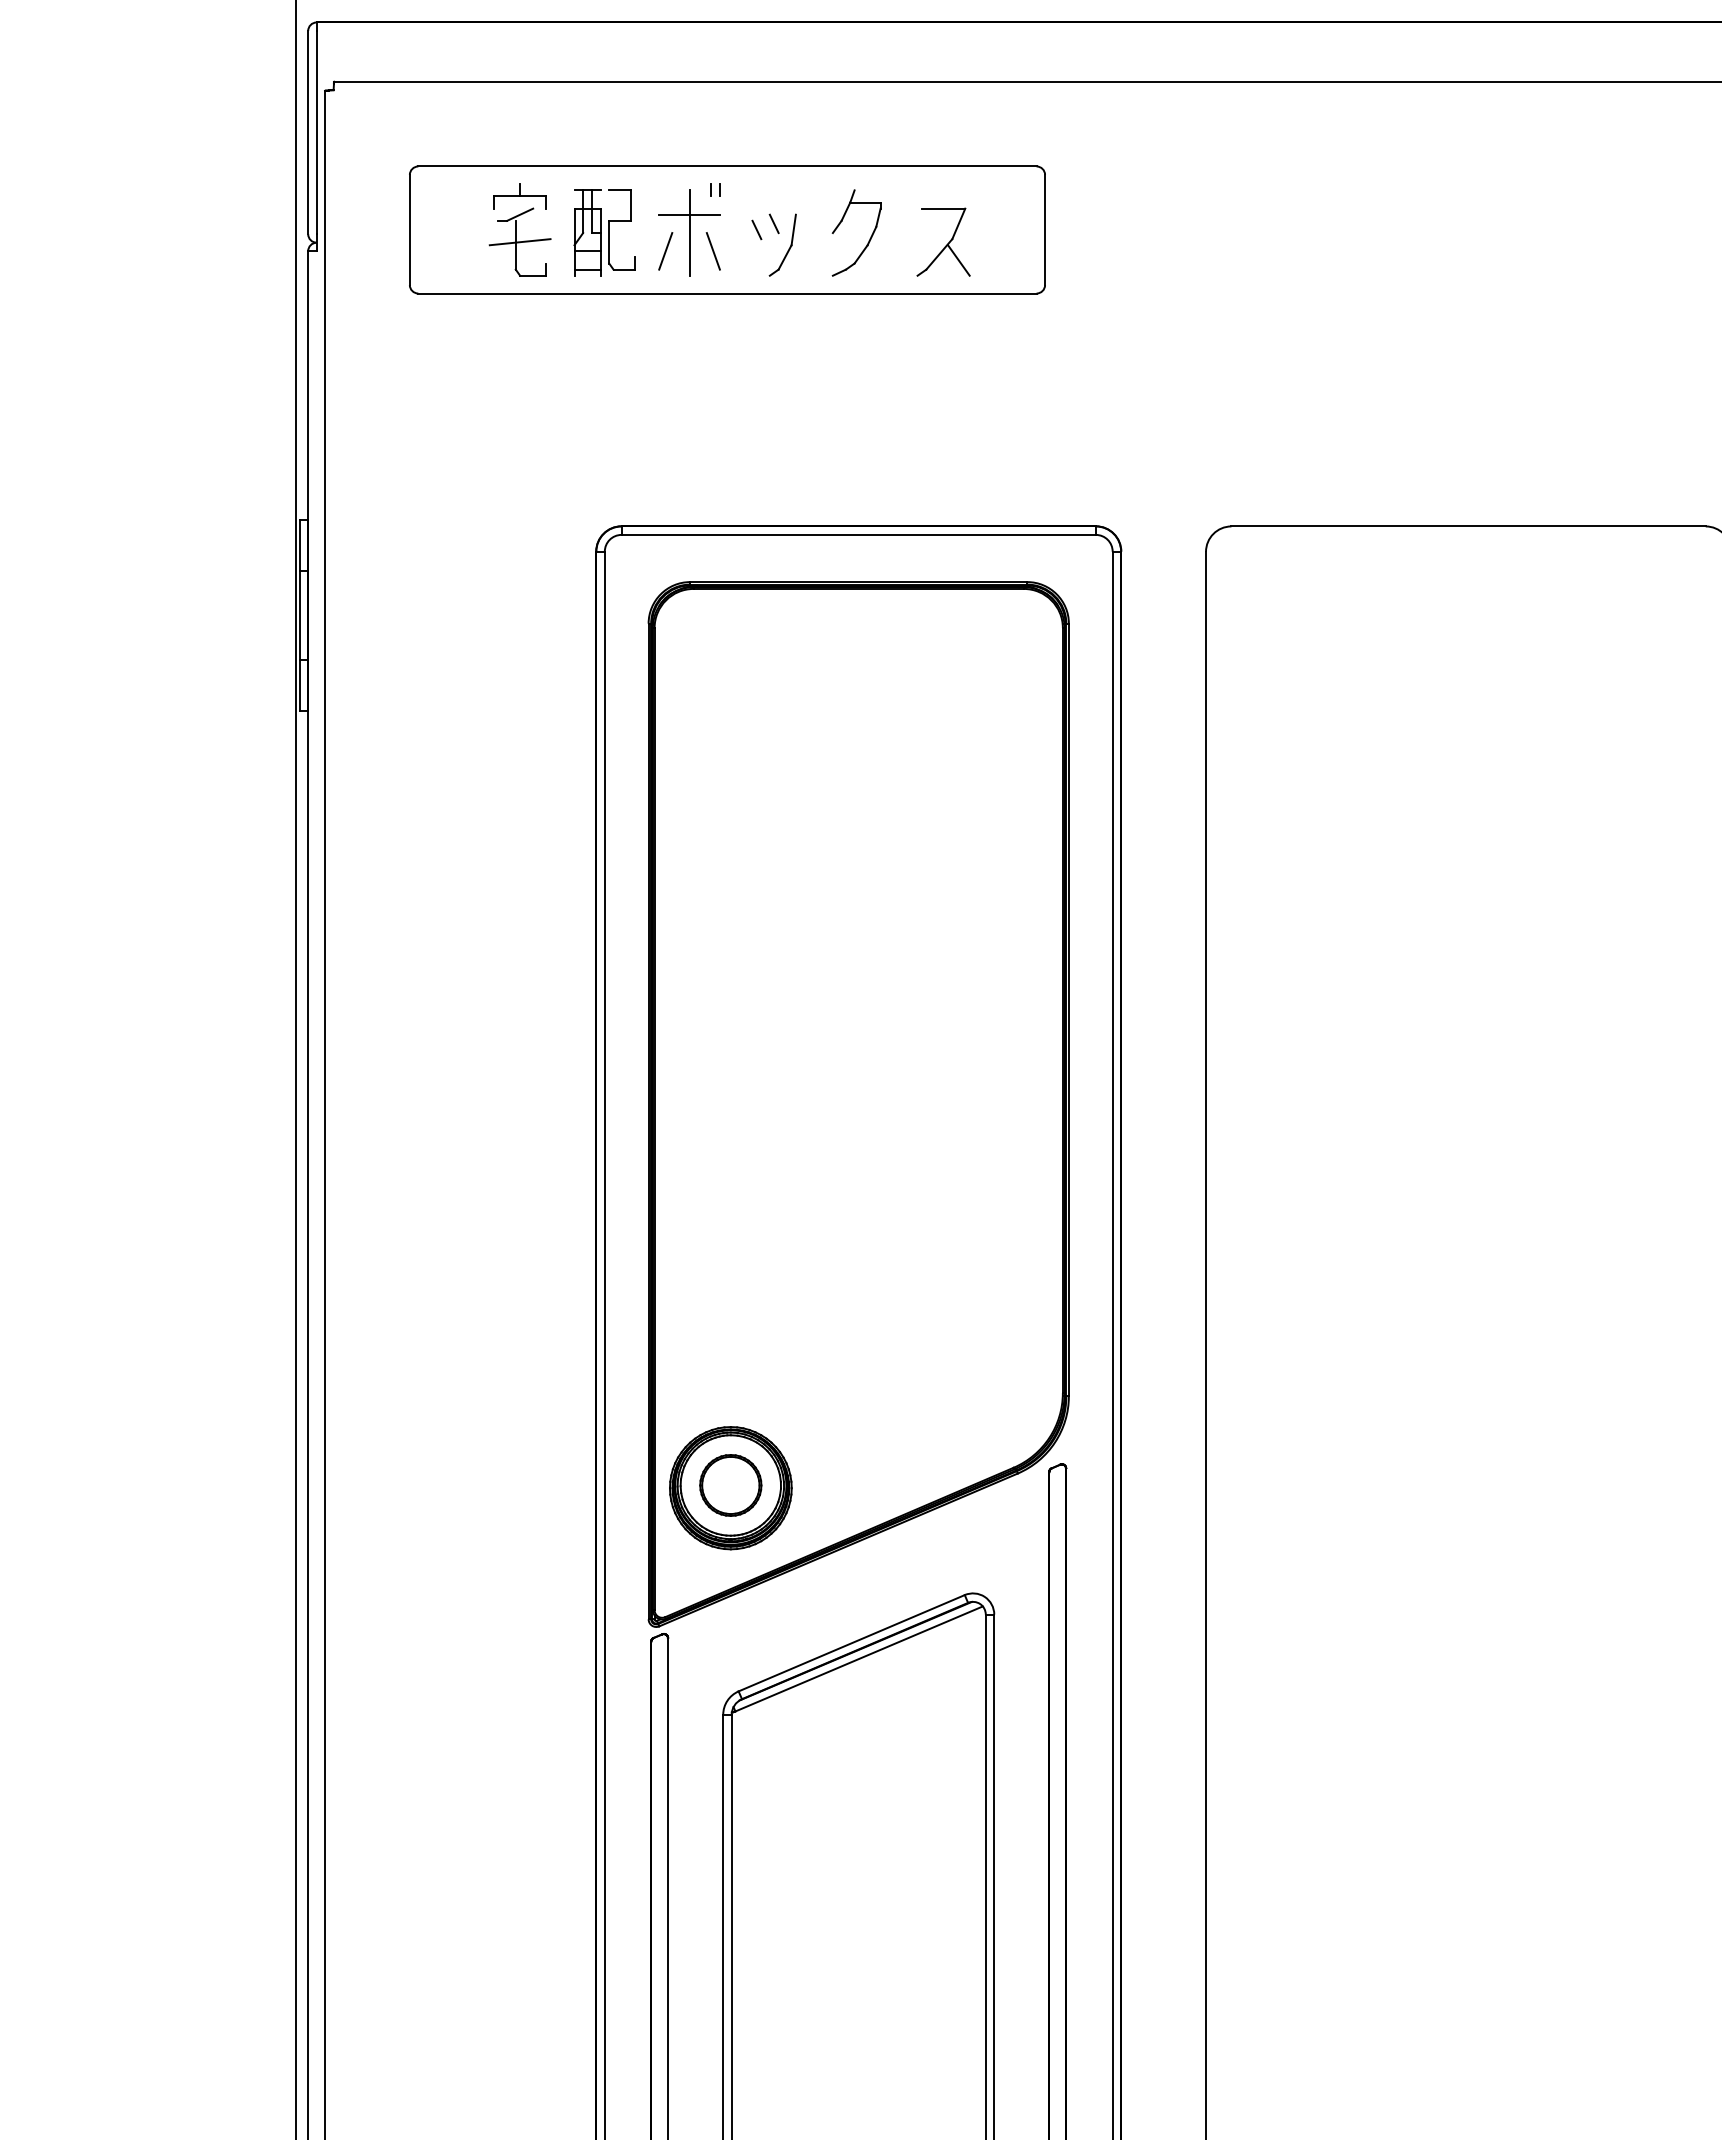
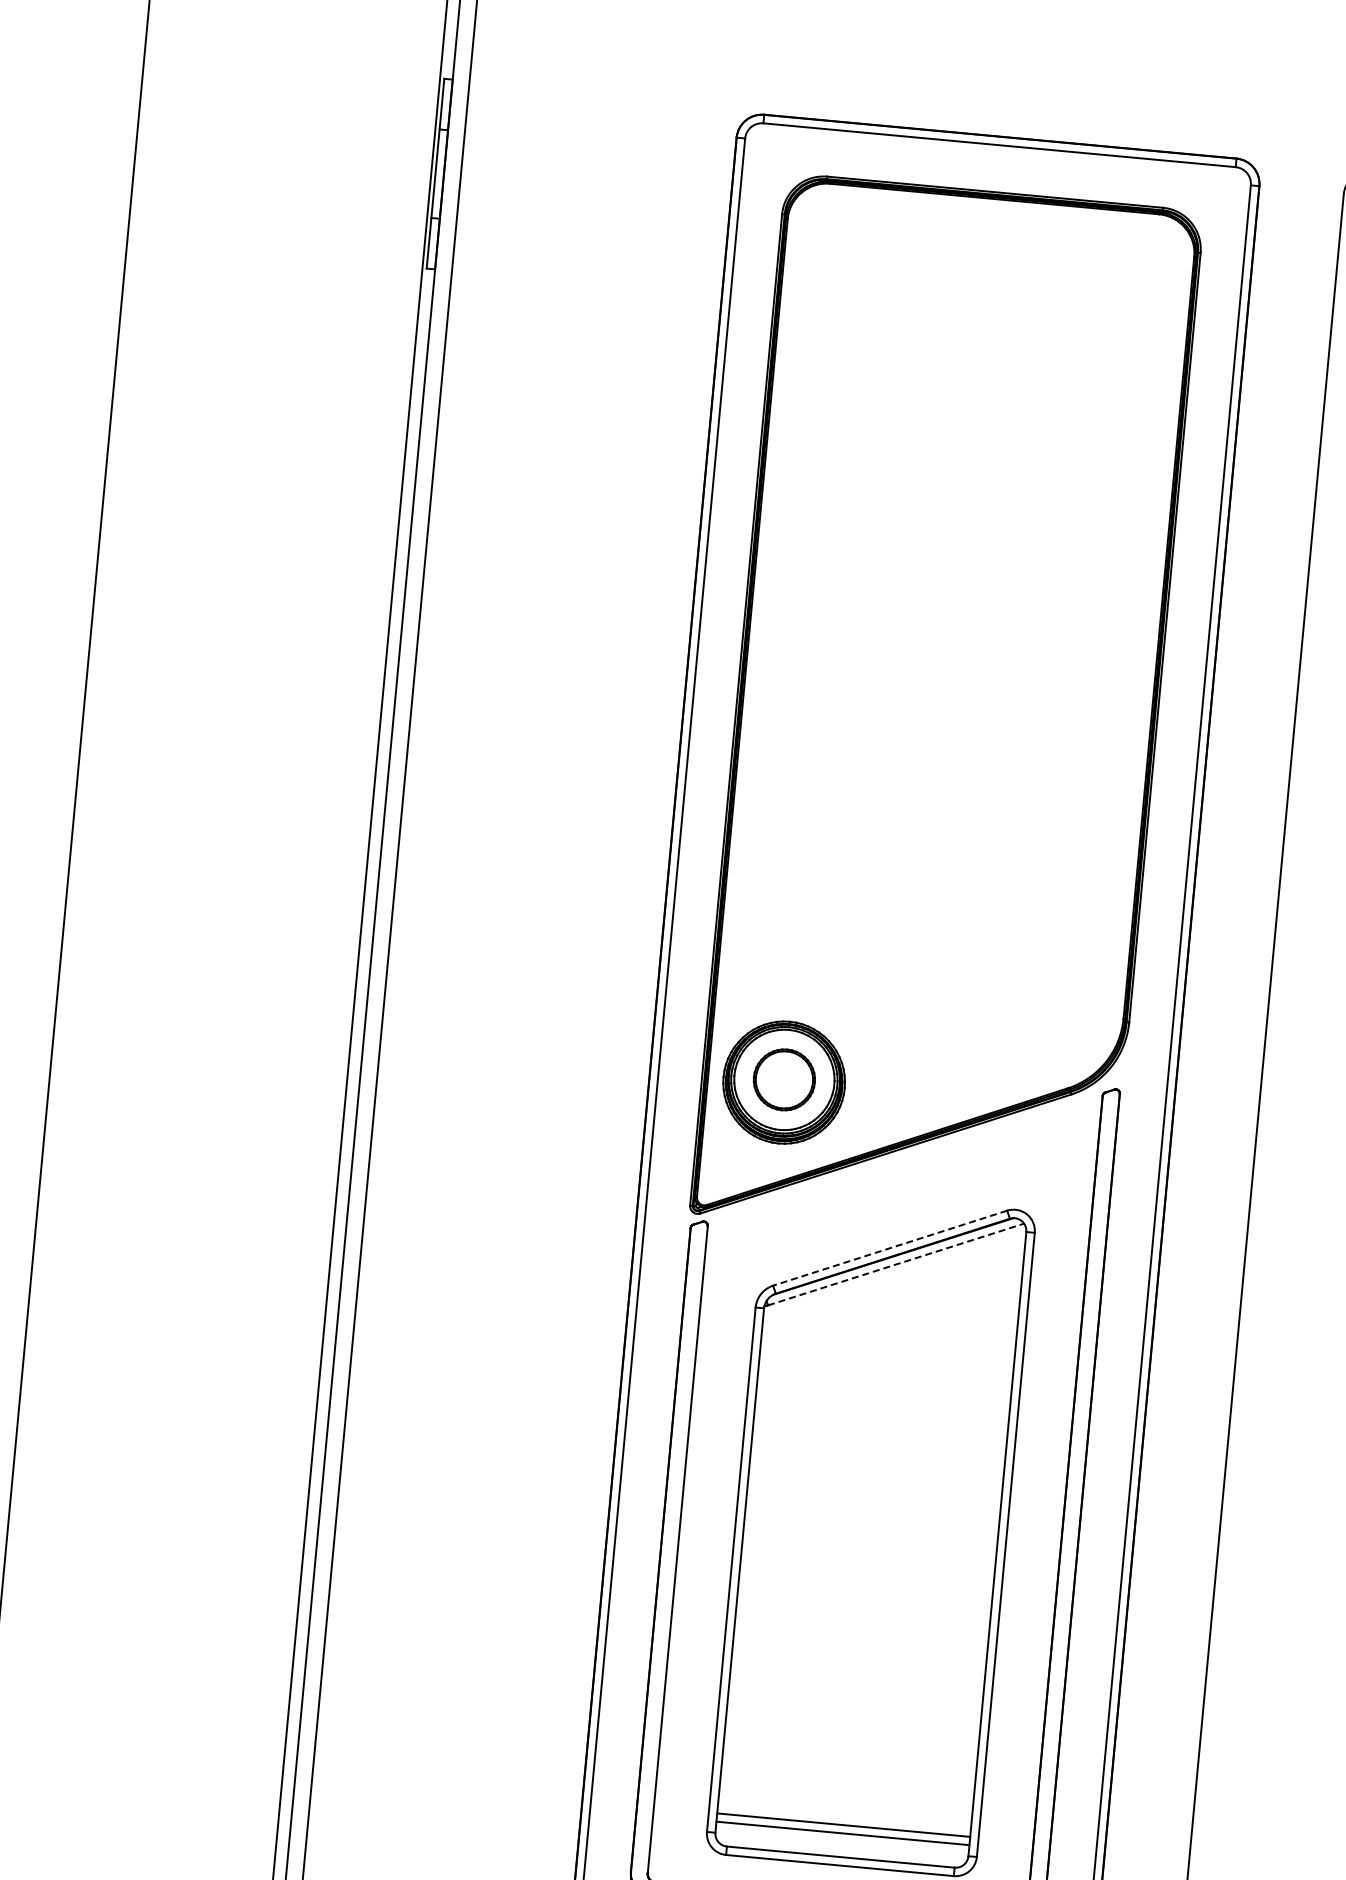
line: (851, 1643) -> (889, 1248), solid -> dashed
line: (859, 1658) -> (896, 1264), solid -> dashed

